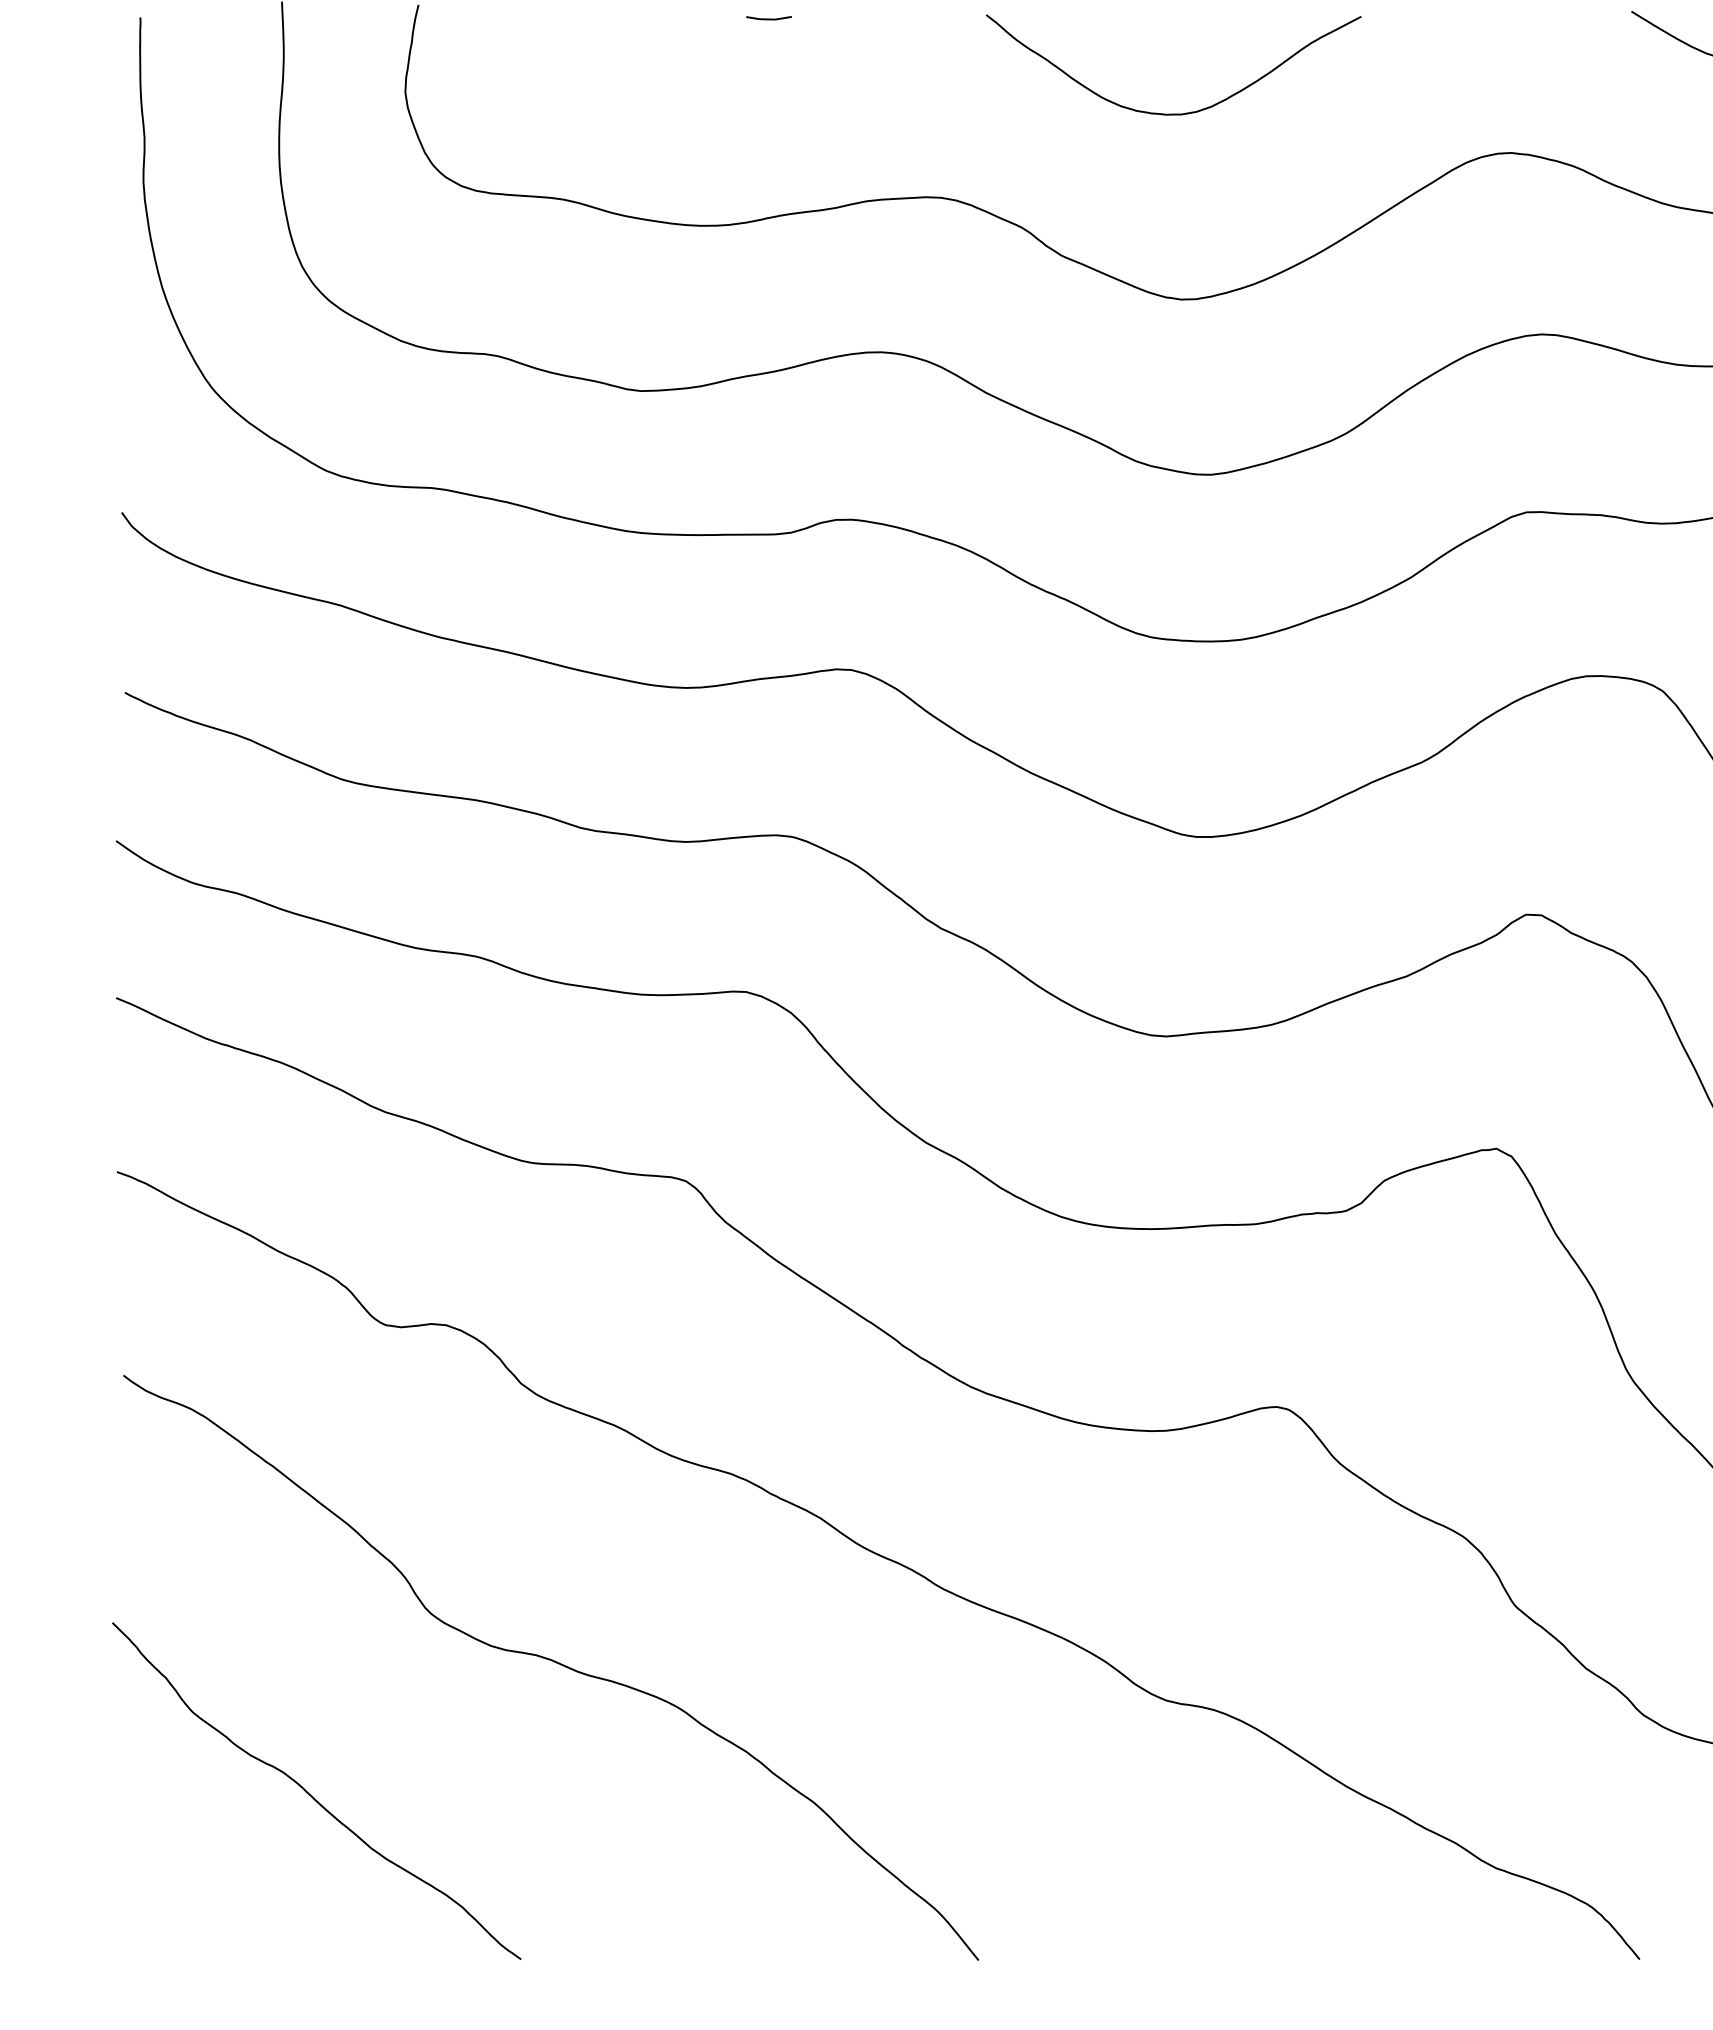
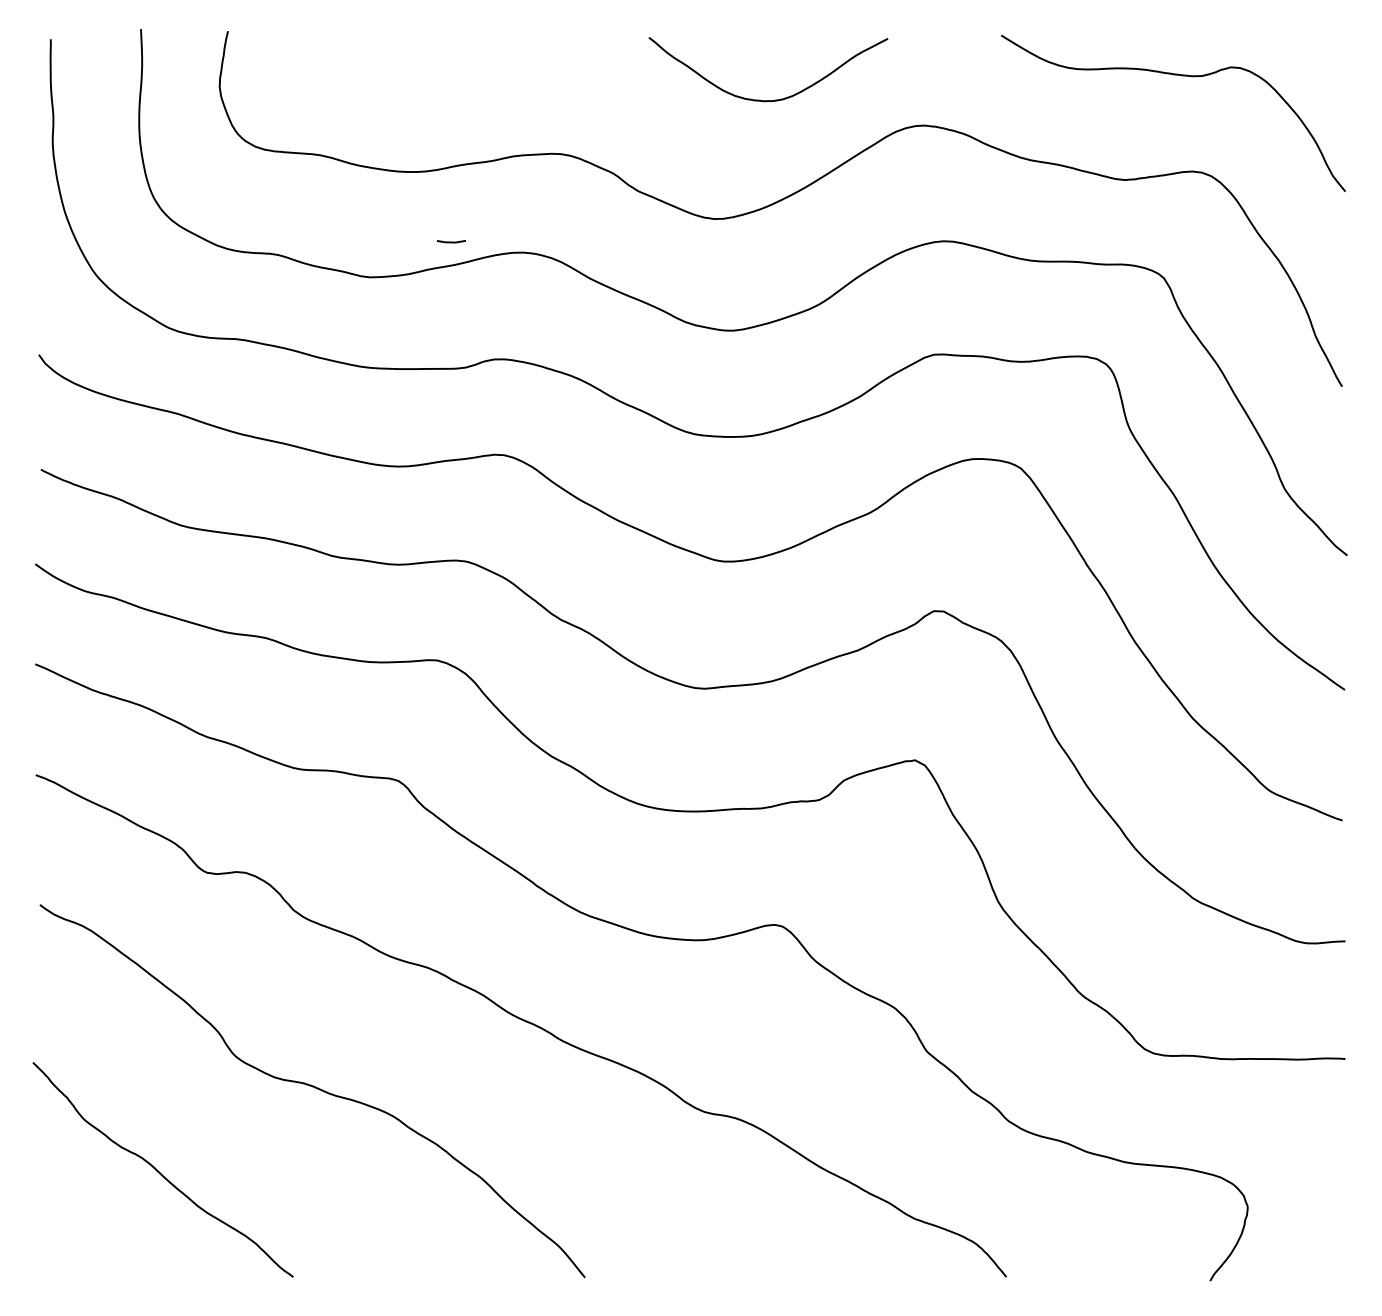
line: (769, 17) -> (451, 241), moved
curve: (1184, 112) -> (775, 99), moved

